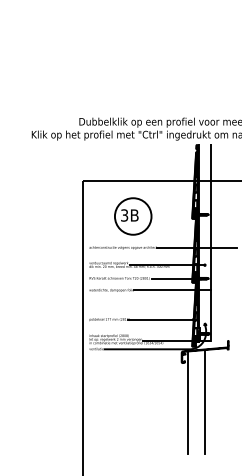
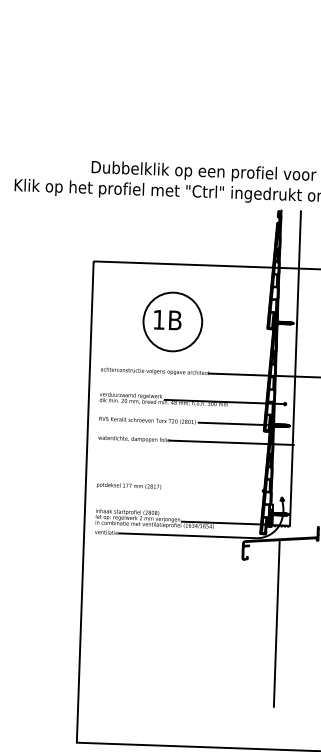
text: (124, 215) -> (158, 319), 3B -> 1B
line: (160, 319) -> (210, 488), removed
line: (187, 402) -> (249, 623), removed

